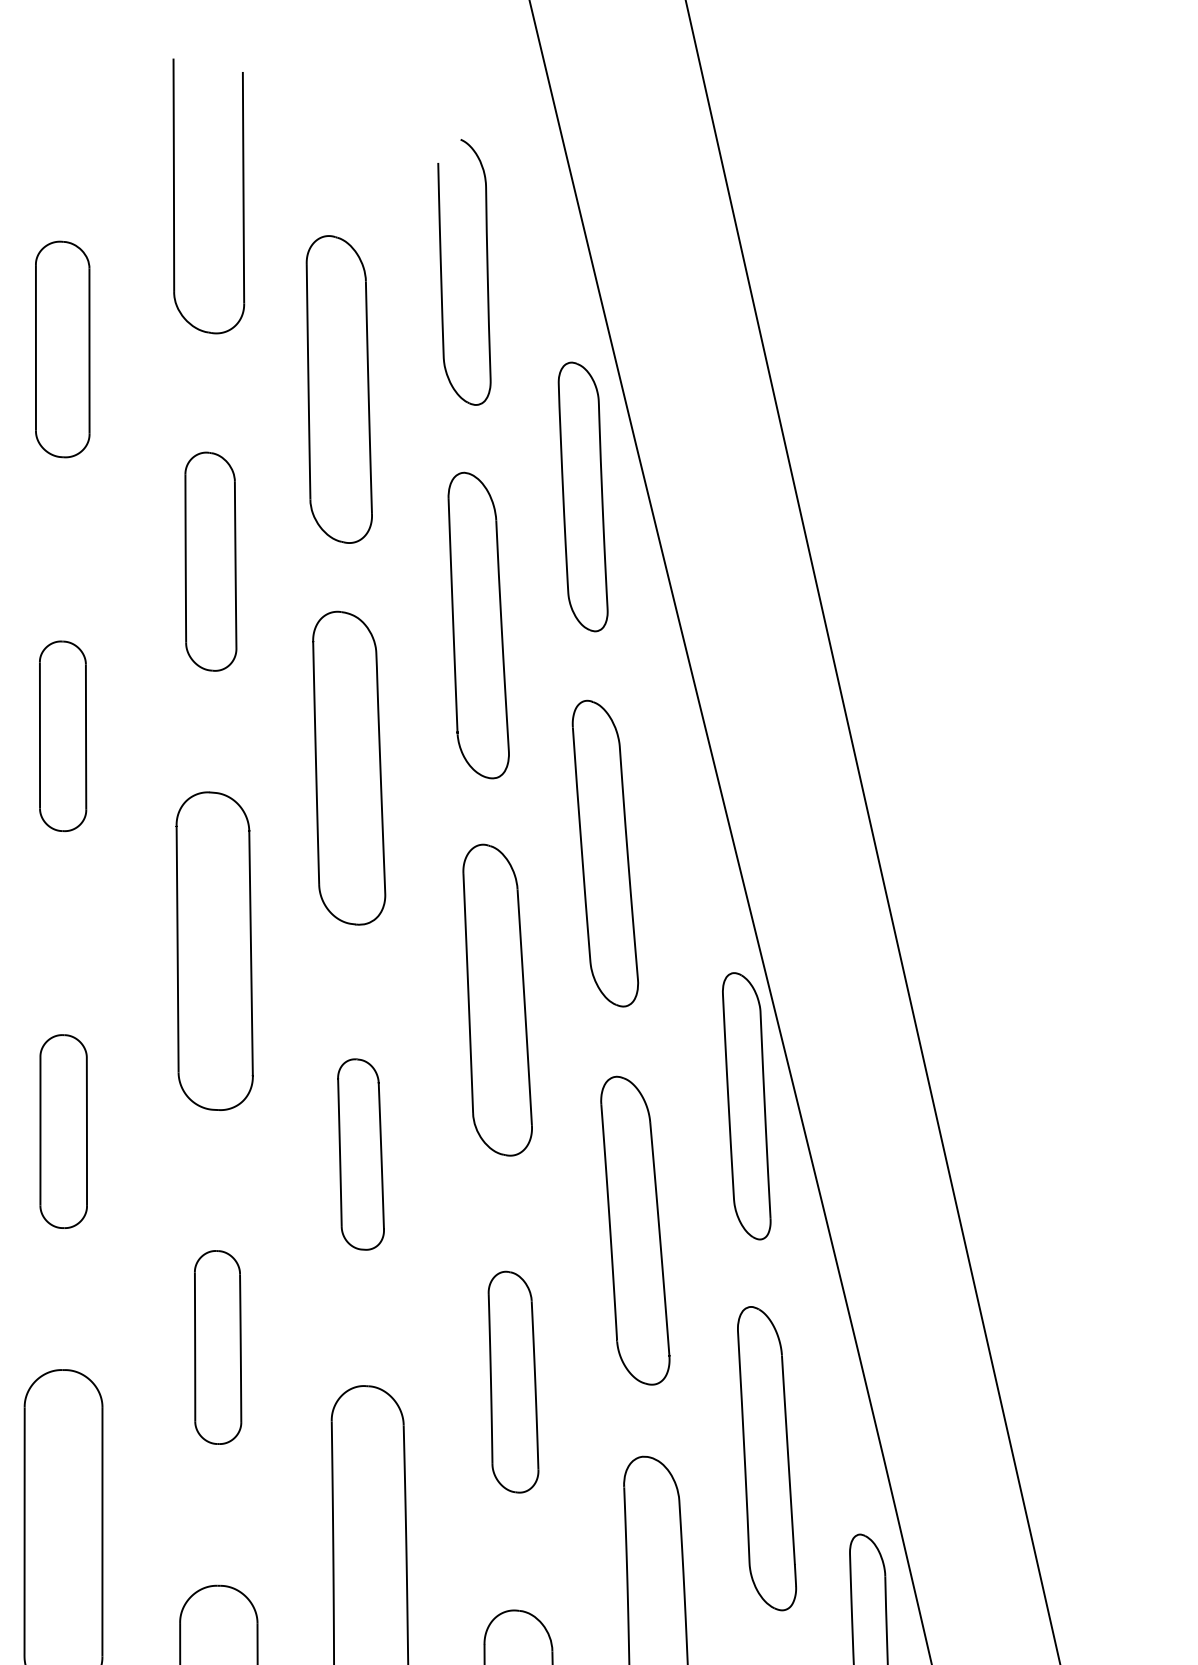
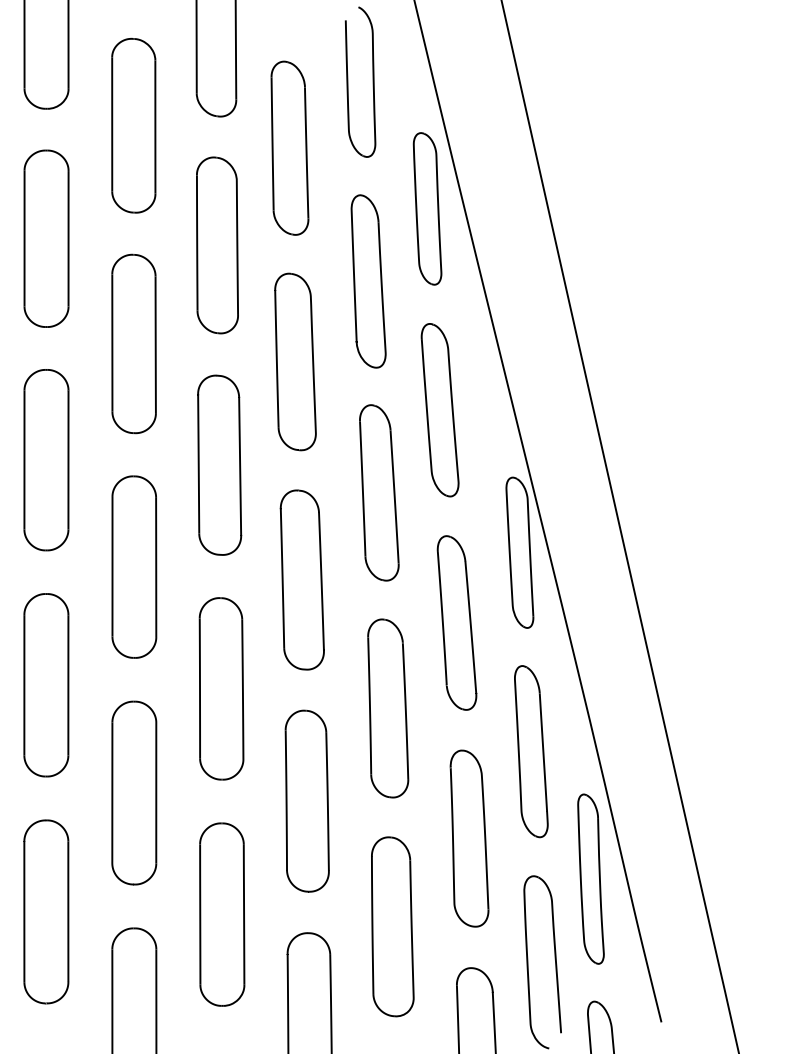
part: (62, 349) -> (133, 125), size x1.43
part: (210, 561) -> (217, 245), size x1.43
part: (62, 735) -> (133, 343), size x1.67
part: (63, 1130) -> (134, 566), size x1.67
part: (359, 1153) -> (301, 579), size x1.67
part: (218, 1346) -> (221, 688), size x1.67
part: (513, 1382) -> (388, 708), size x1.43

